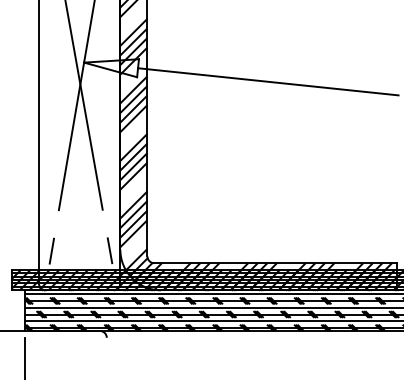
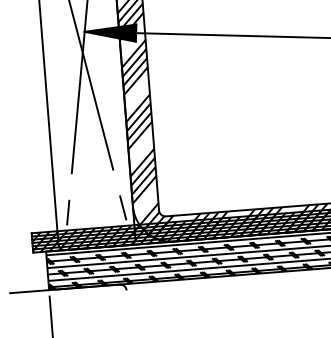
fill: (111, 68) -> (111, 35), added

